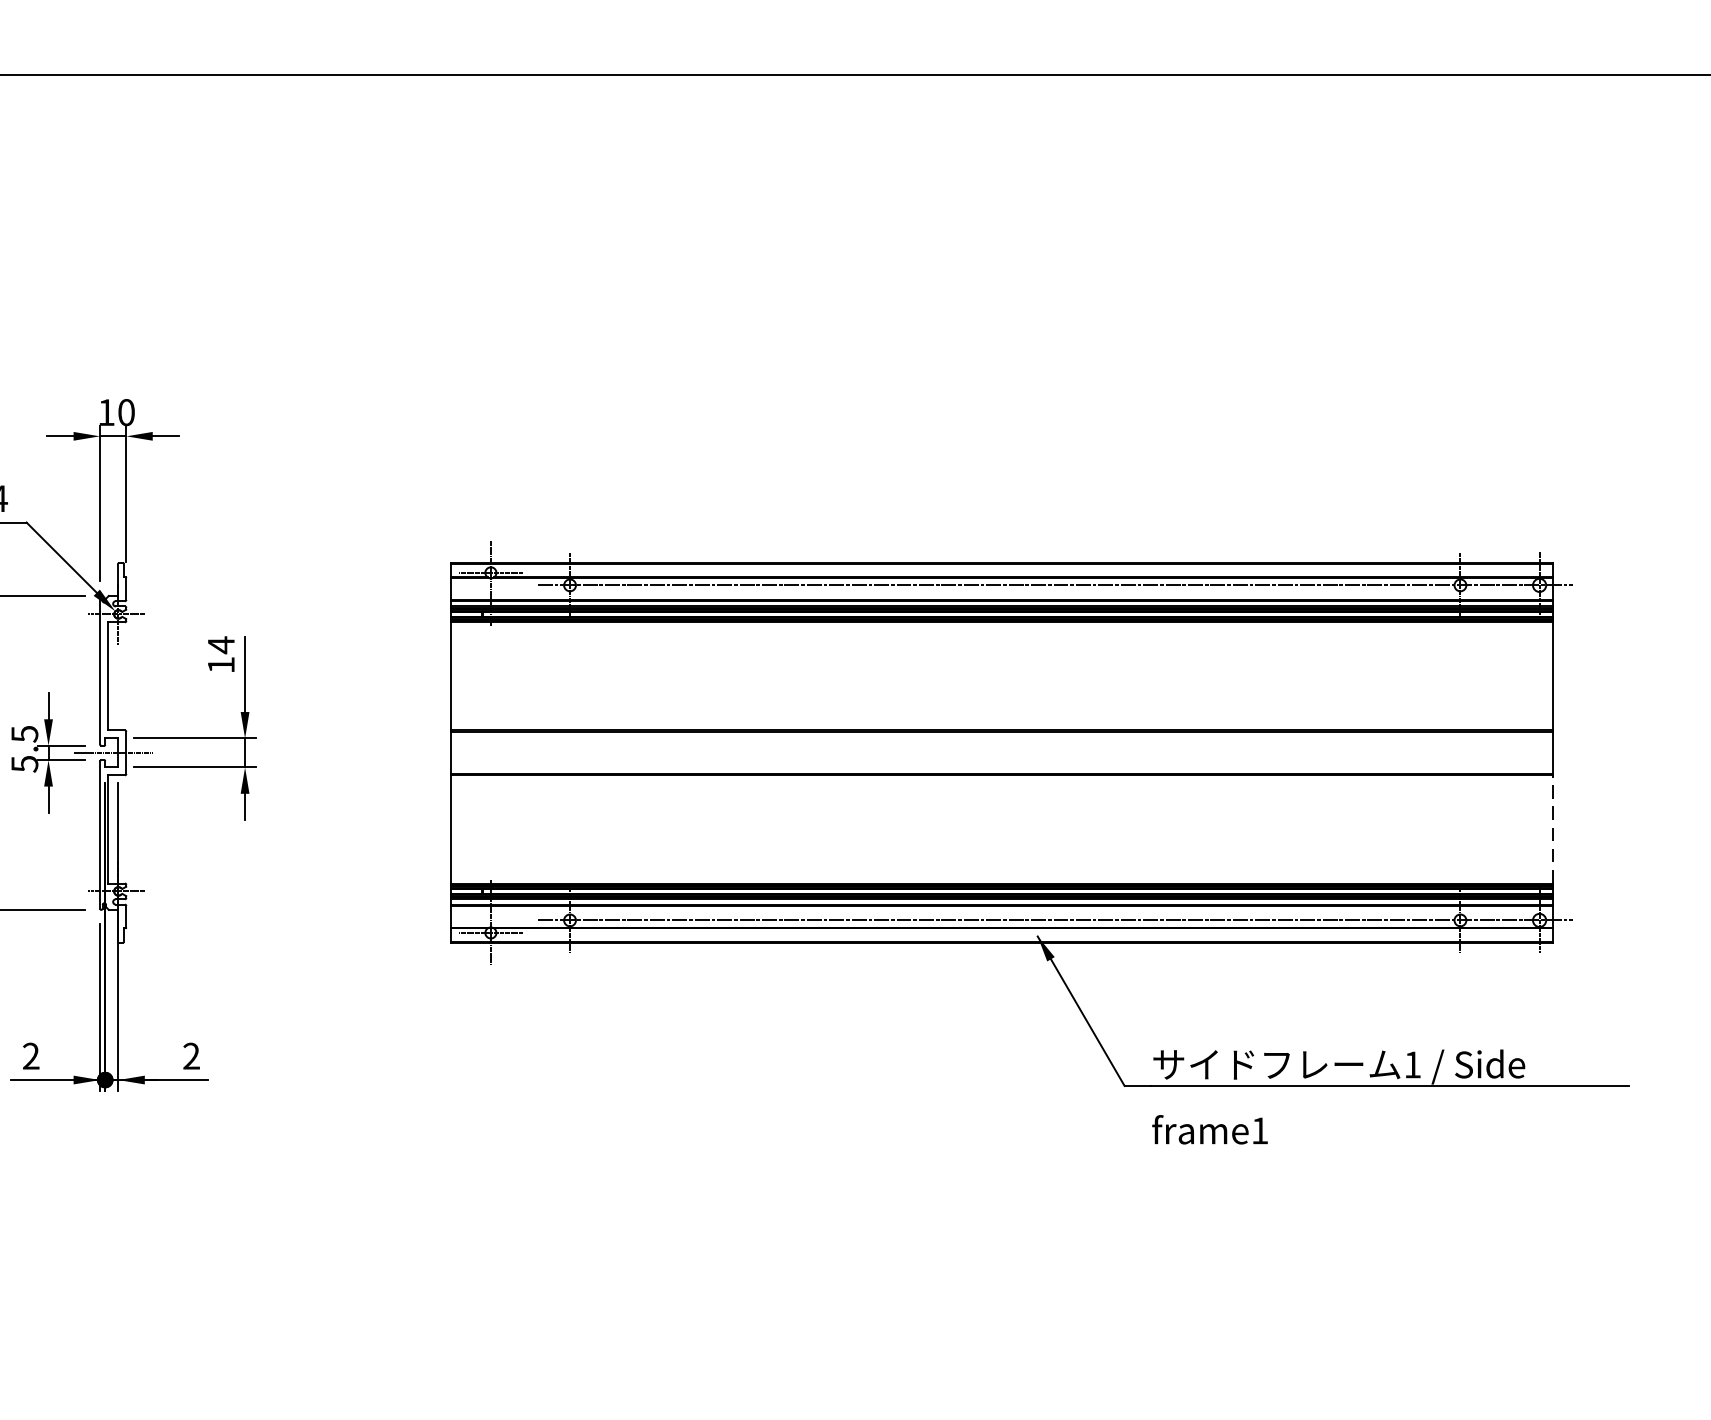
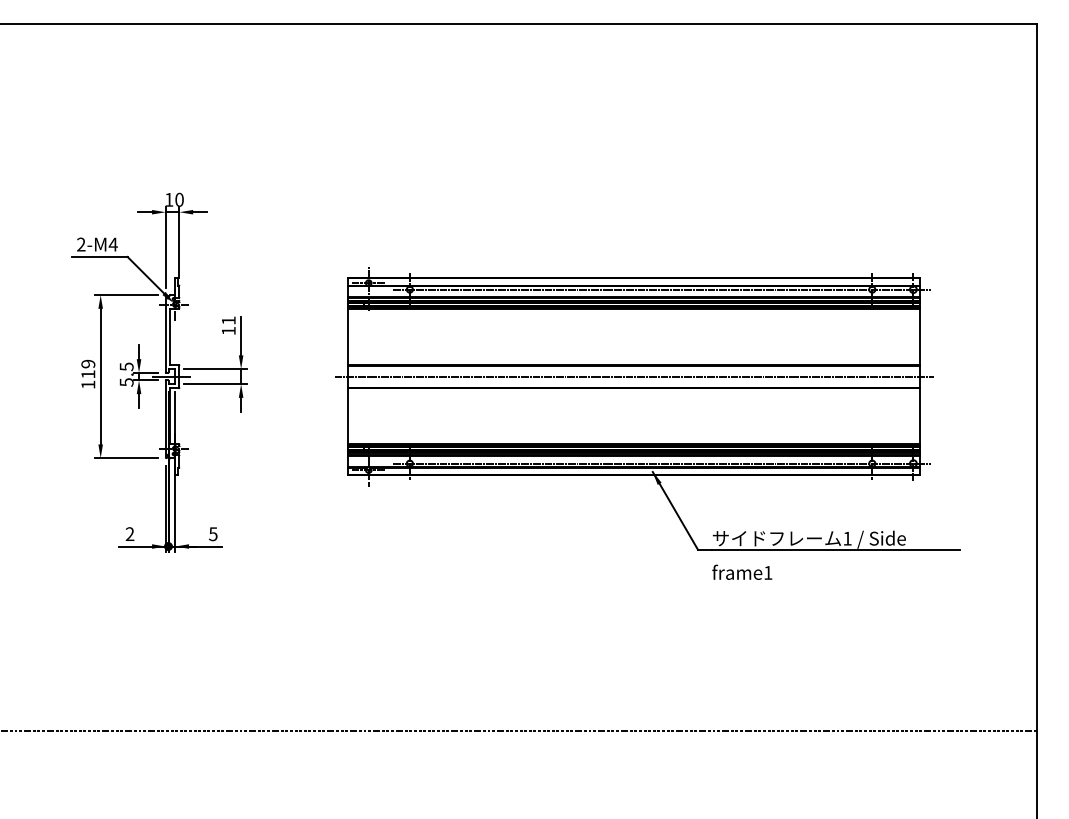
text: (220, 644) -> (228, 320), 14 -> 11
line: (1000, 752) -> (633, 376), added
line: (1553, 827) -> (920, 415), dashed -> solid
text: (191, 1056) -> (213, 534), 2 -> 5

